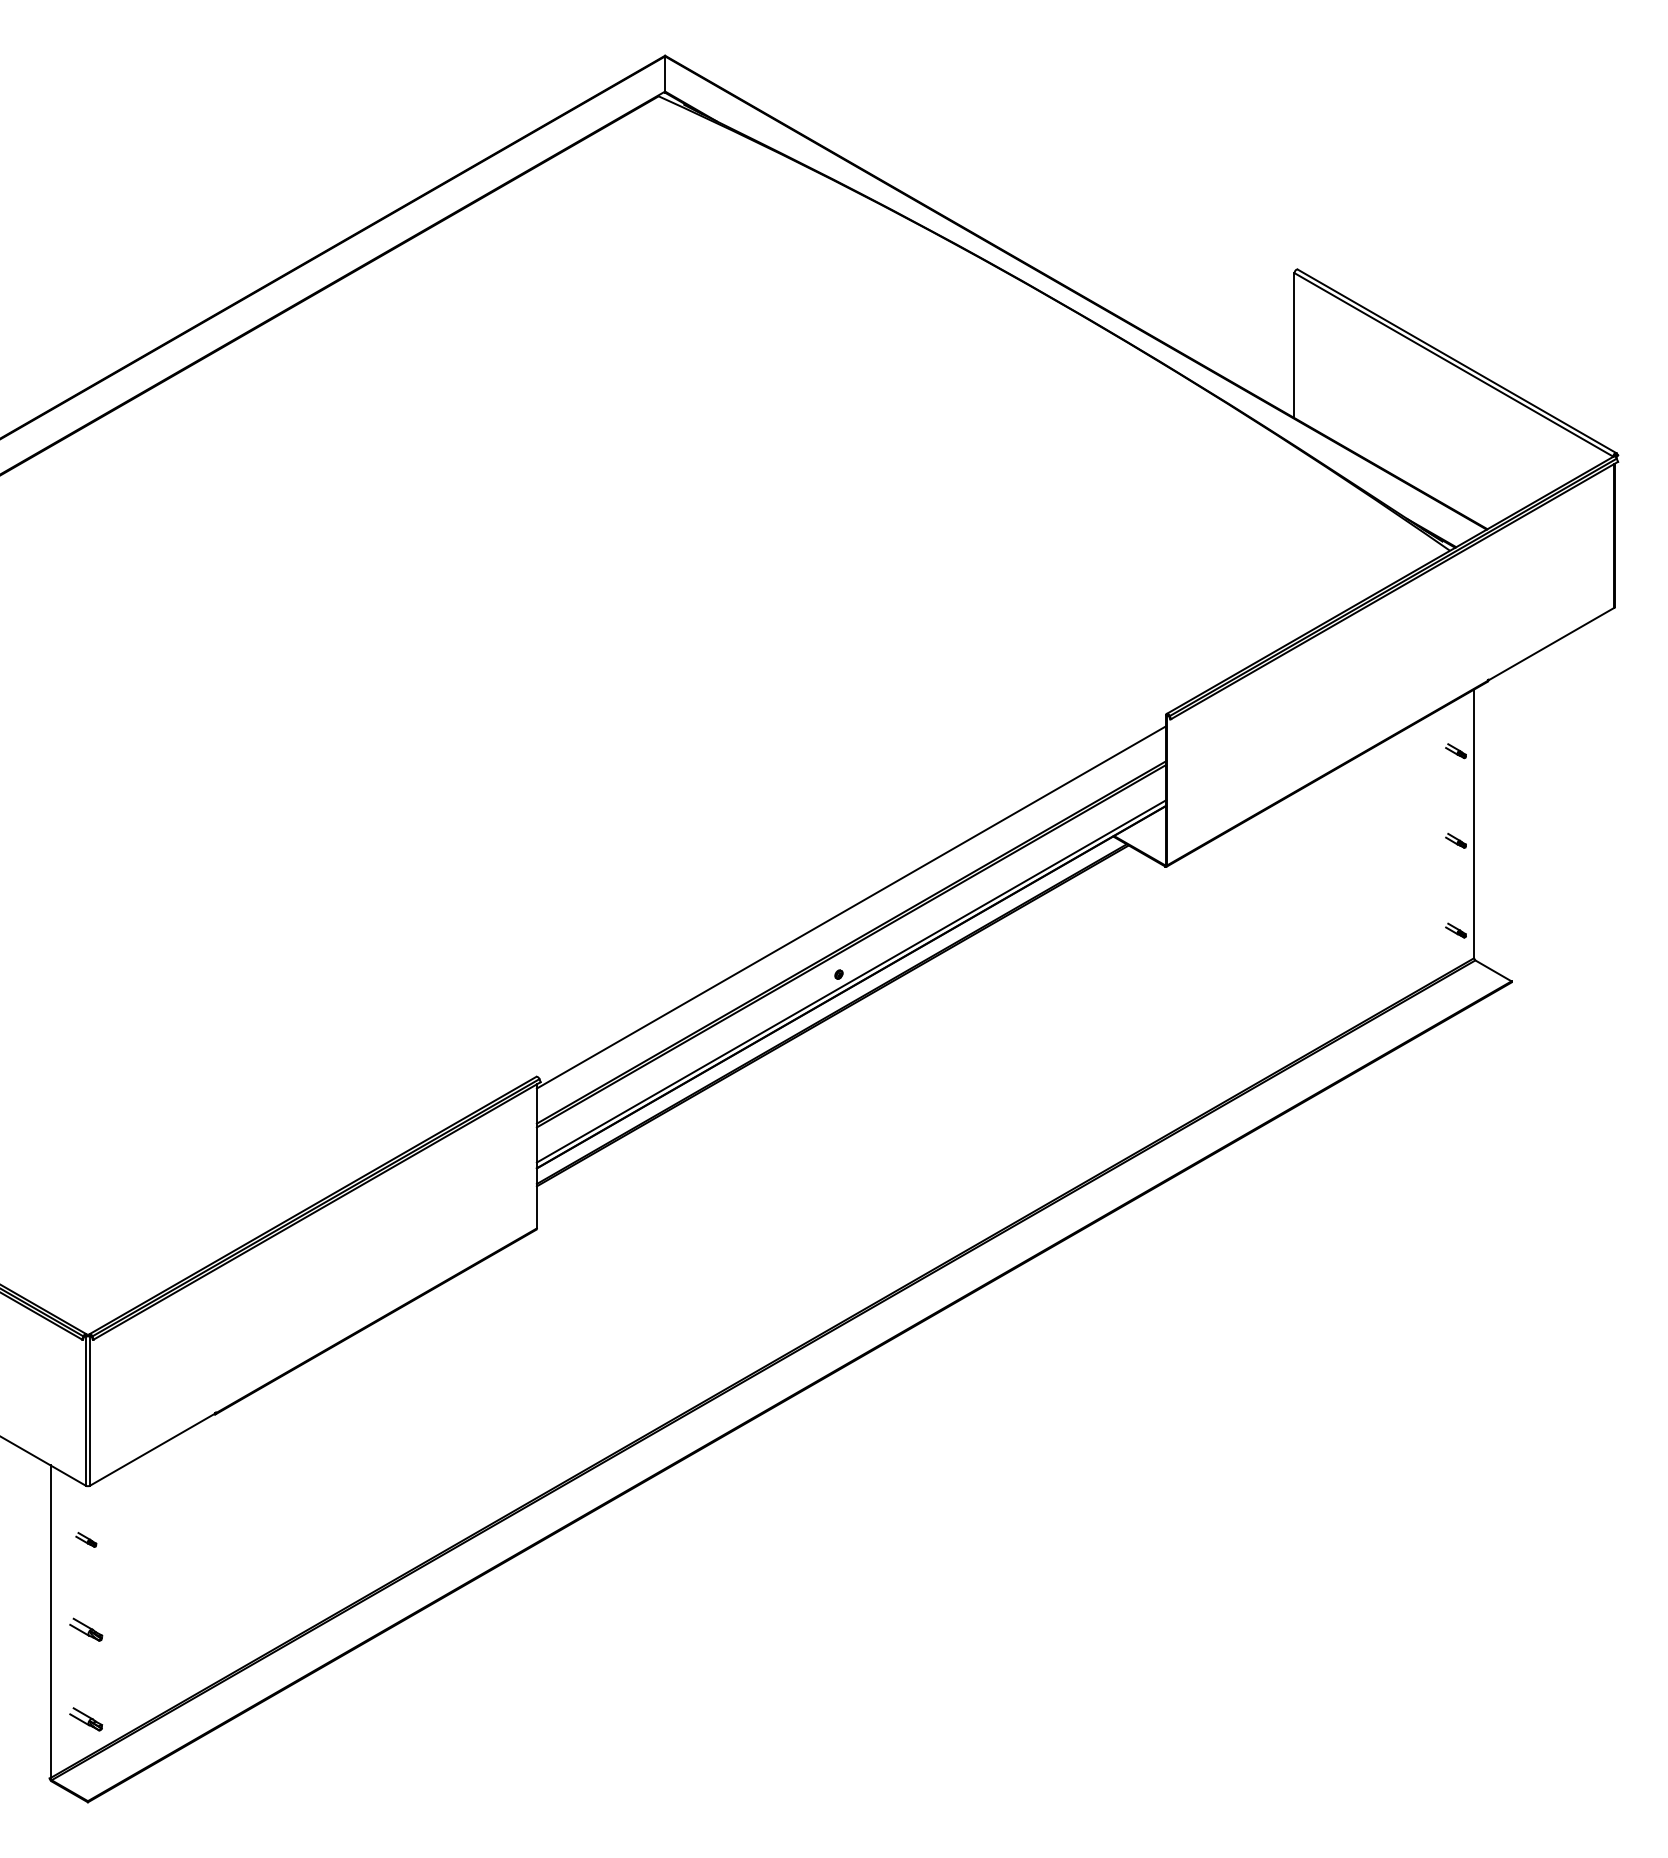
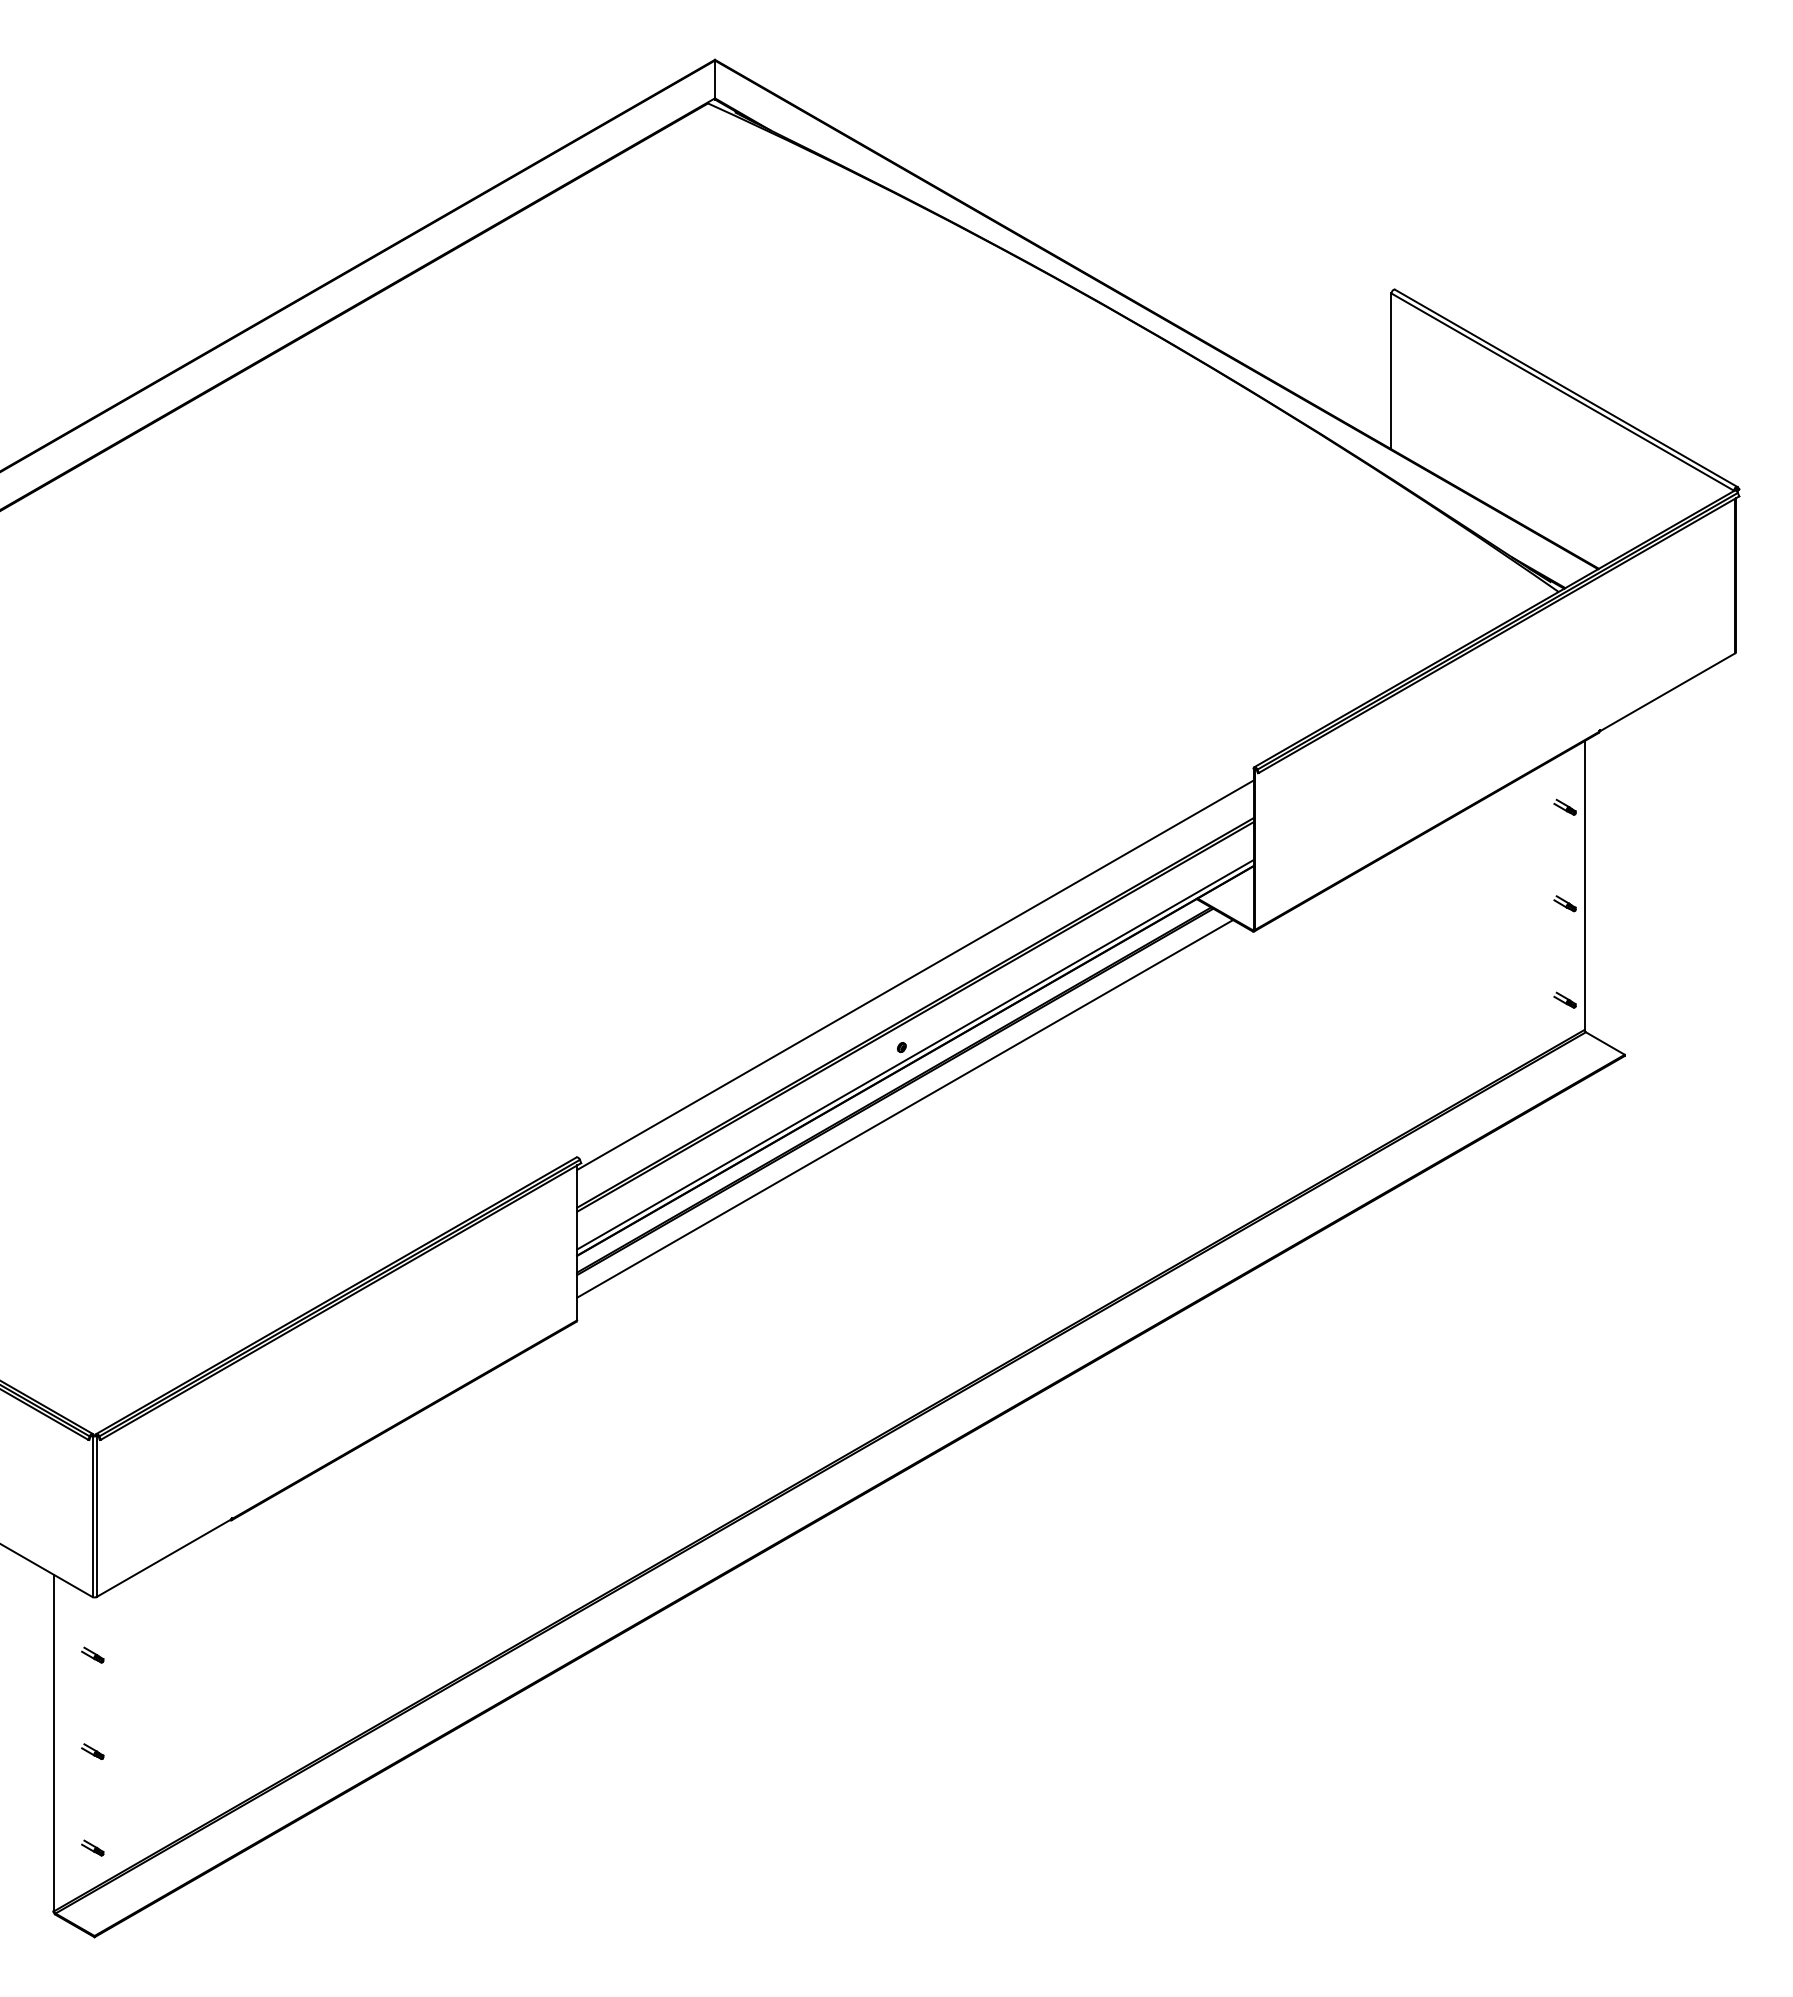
line: (841, 1031) -> (904, 1108), added
part: (86, 1629) -> (93, 1751), size x0.62
part: (86, 1719) -> (93, 1848), size x0.62

